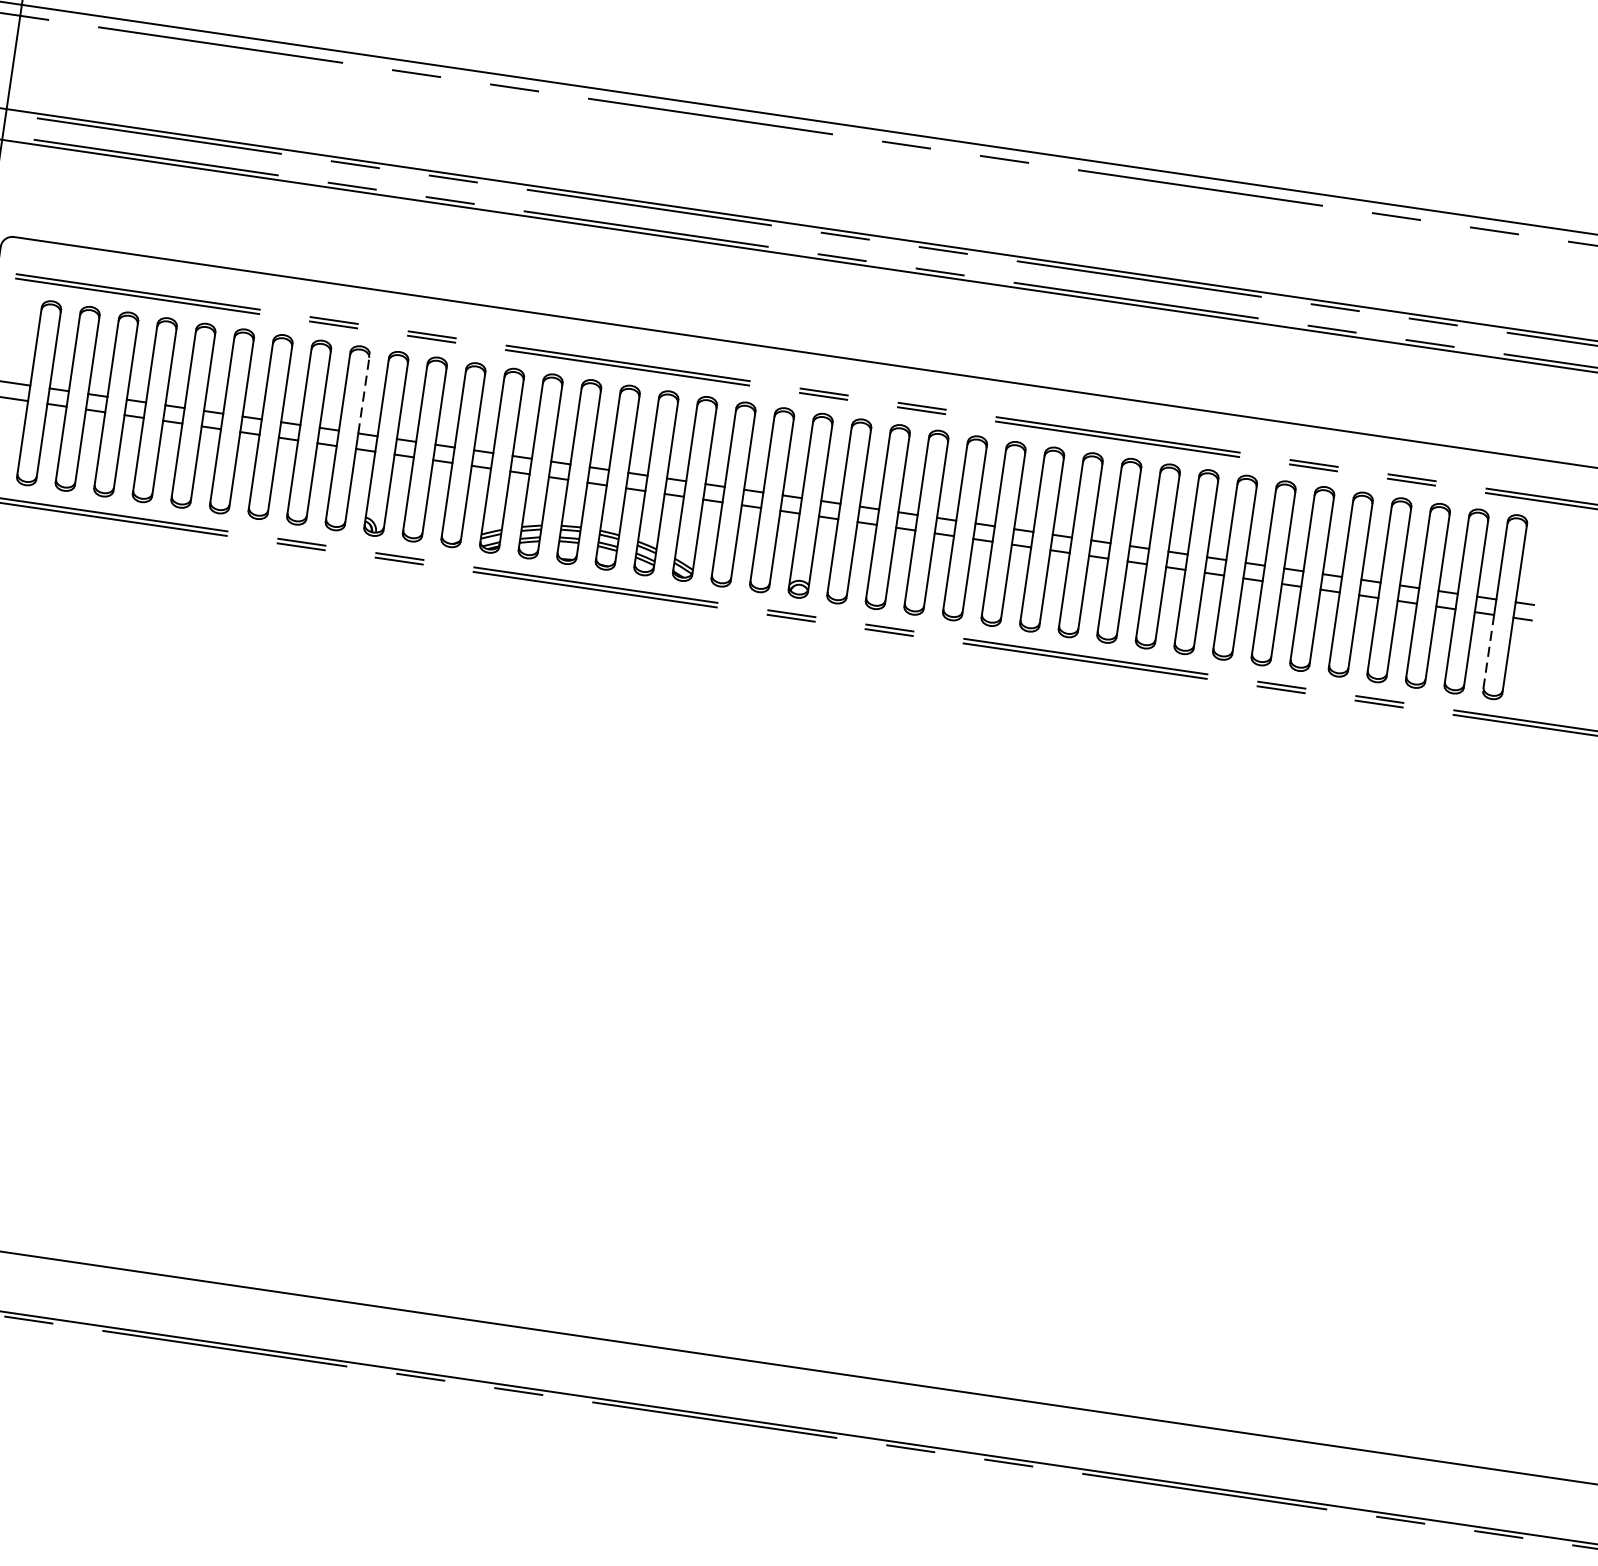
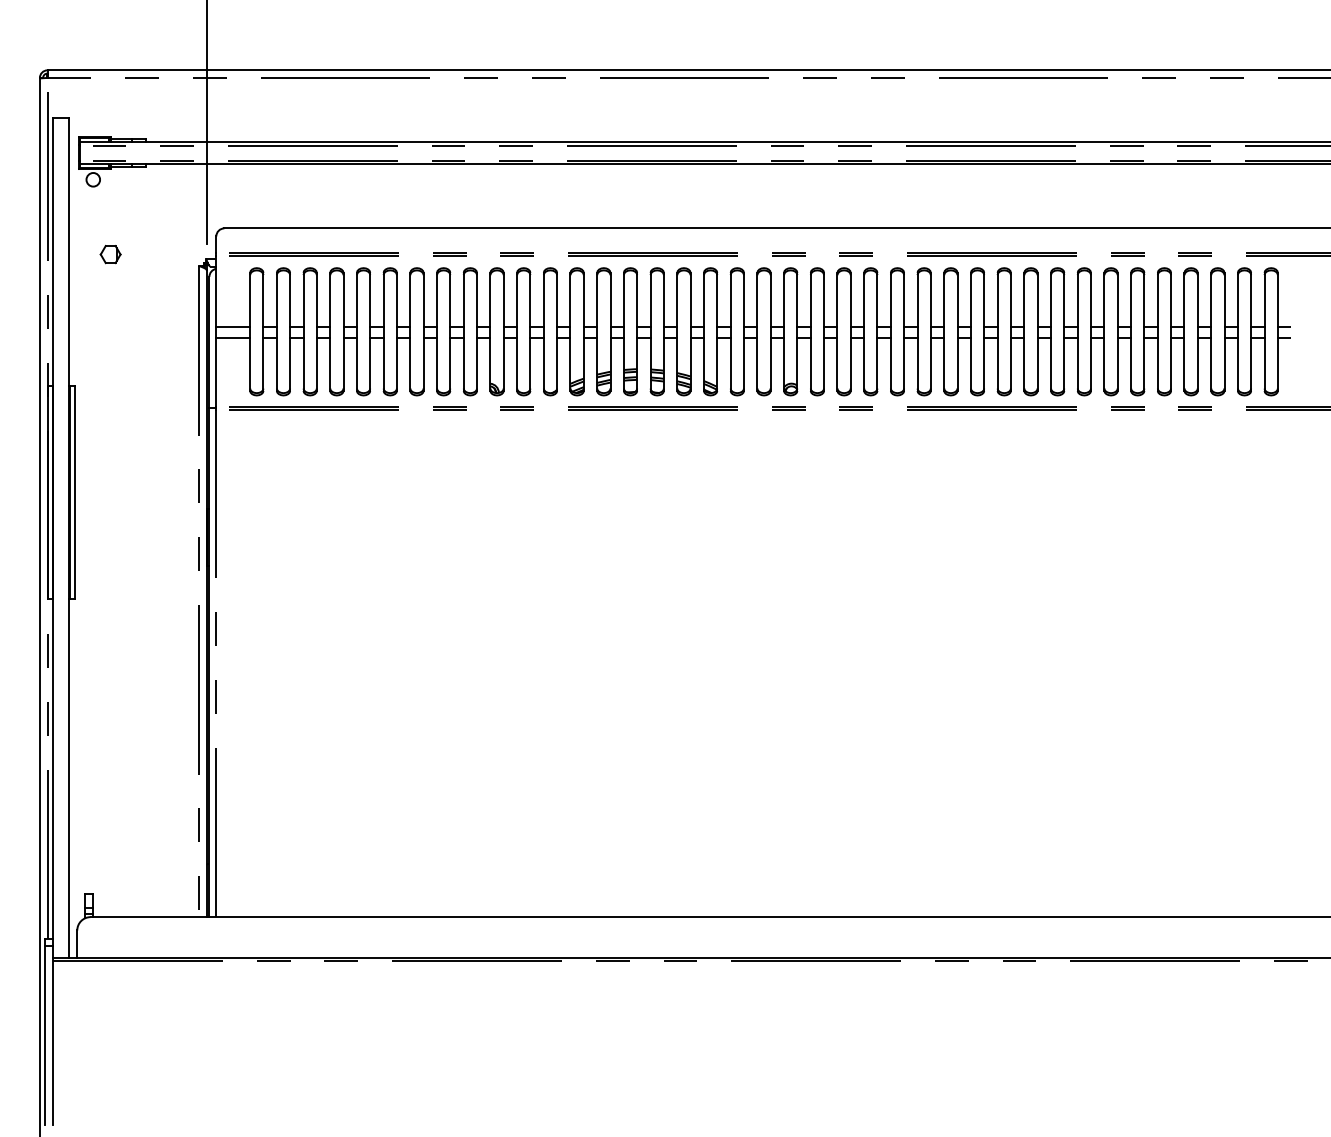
line: (364, 393) -> (477, 299), dashed -> solid
line: (1488, 654) -> (1264, 365), dashed -> solid

